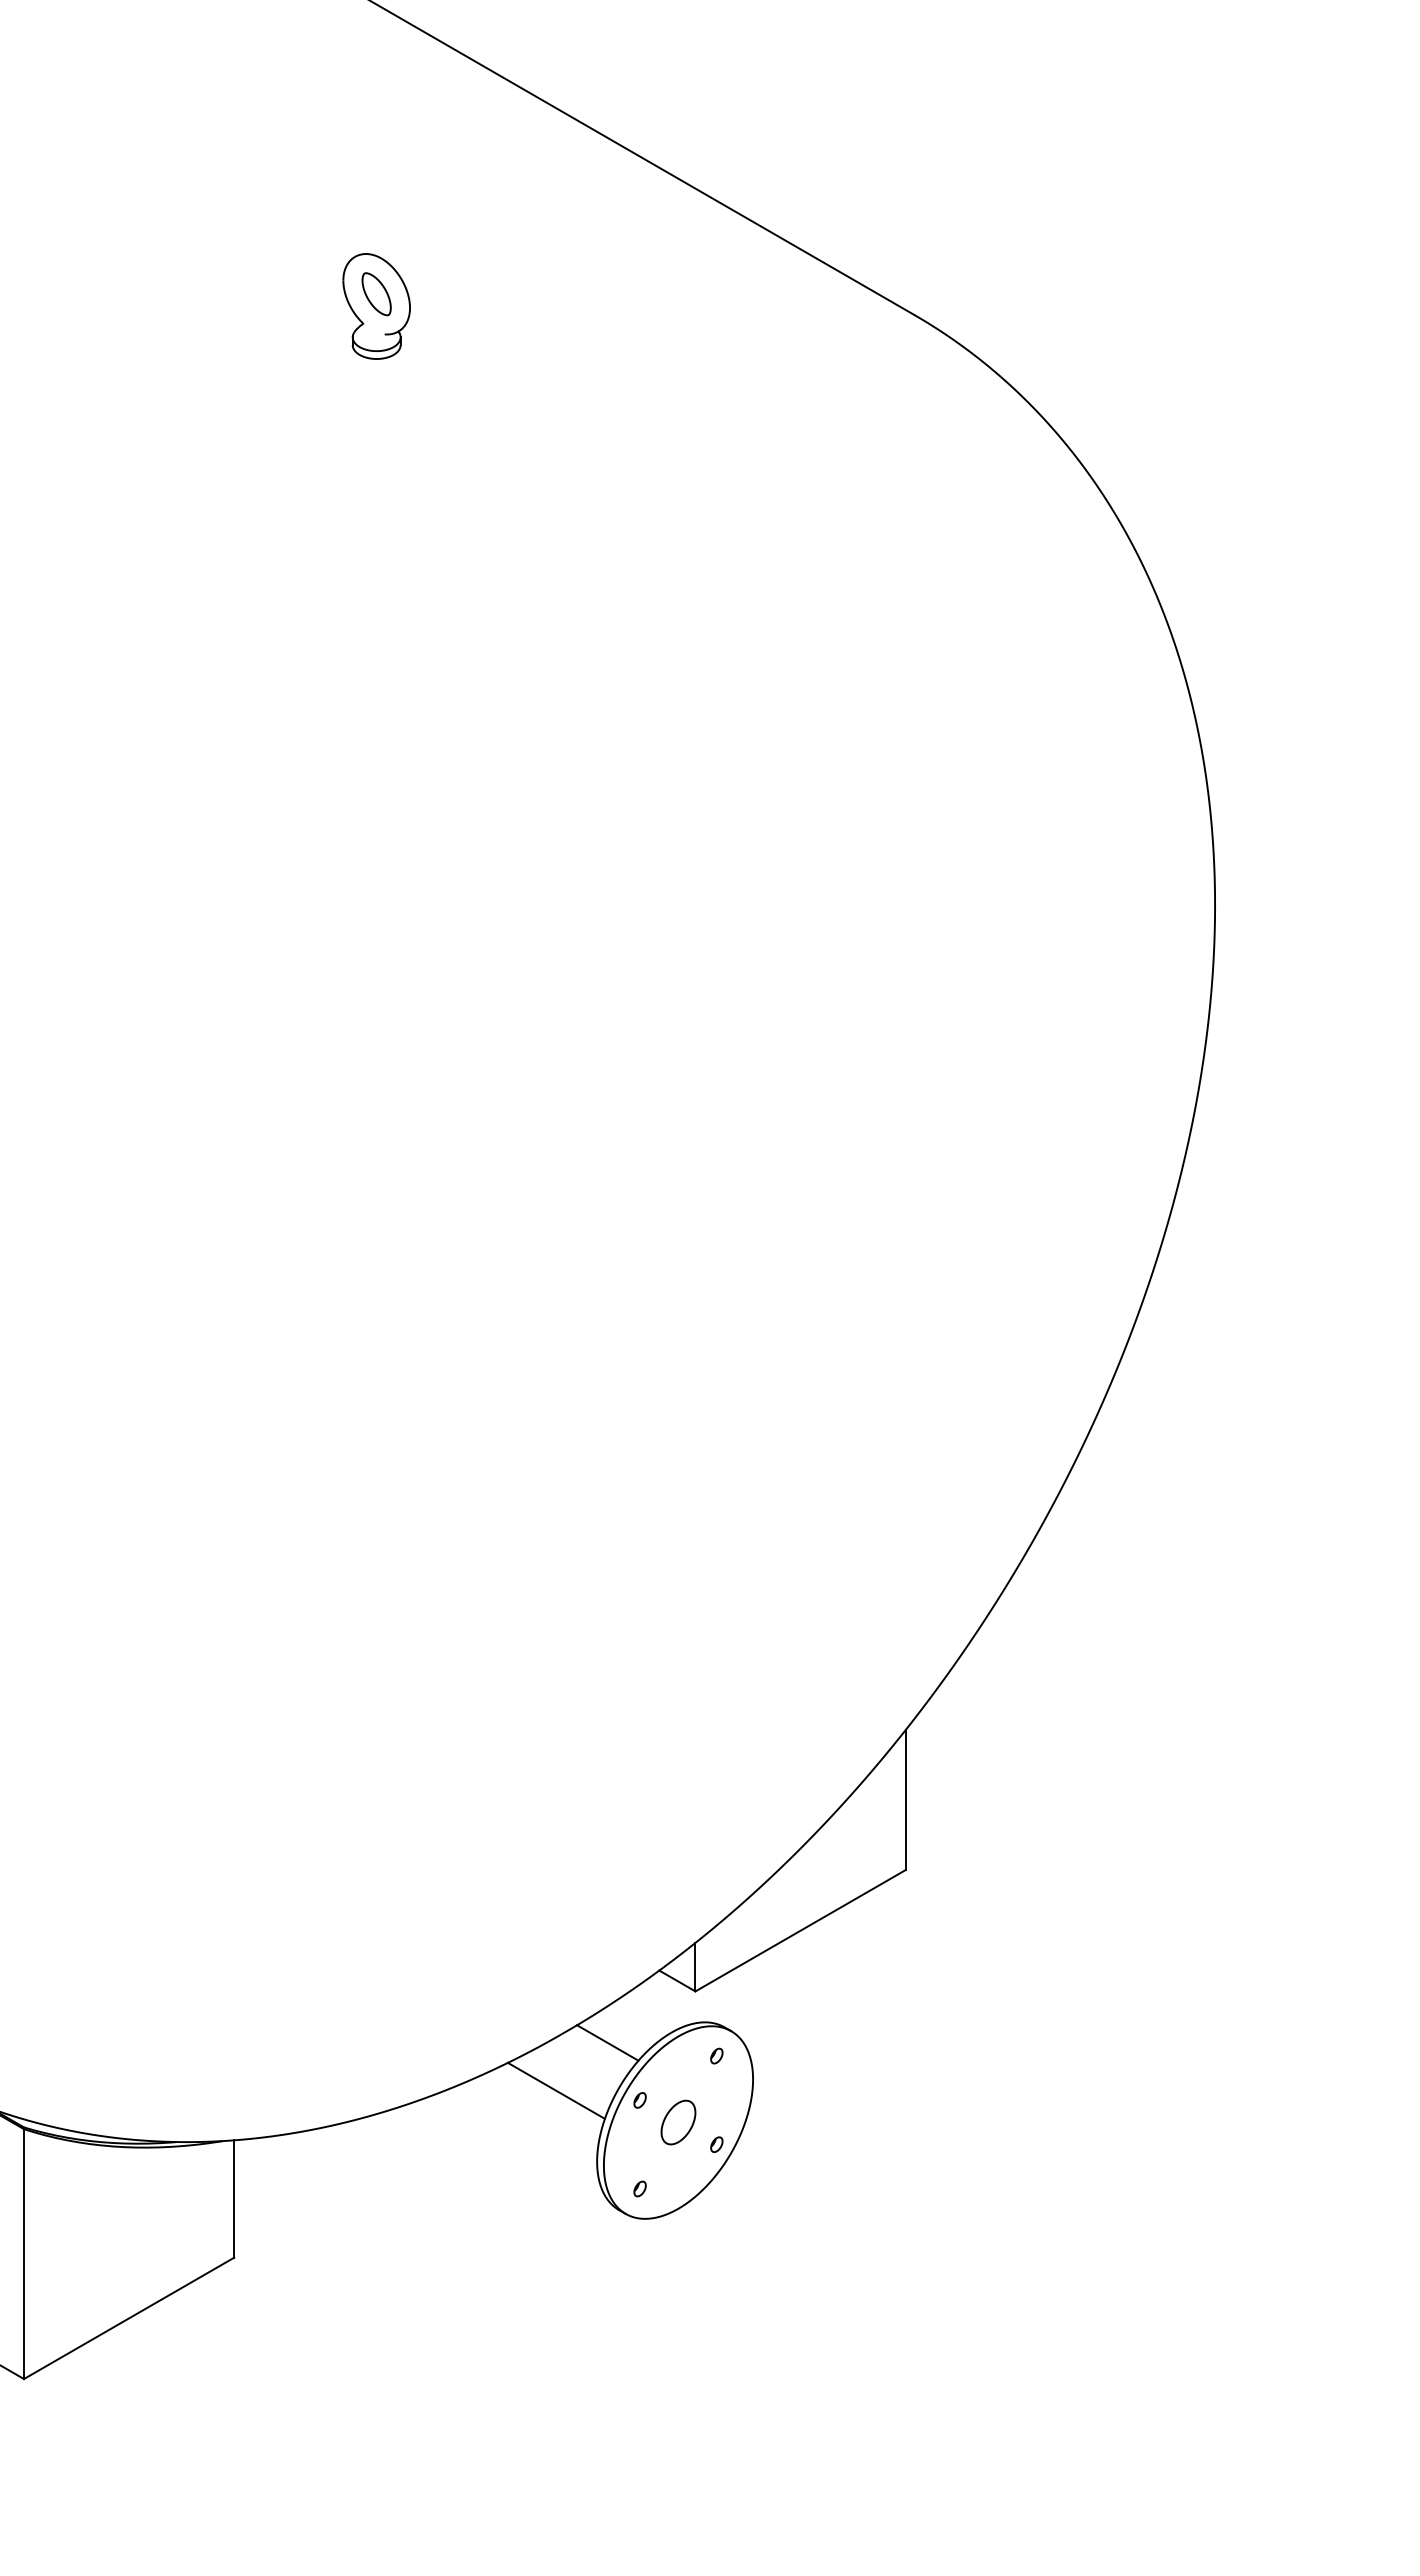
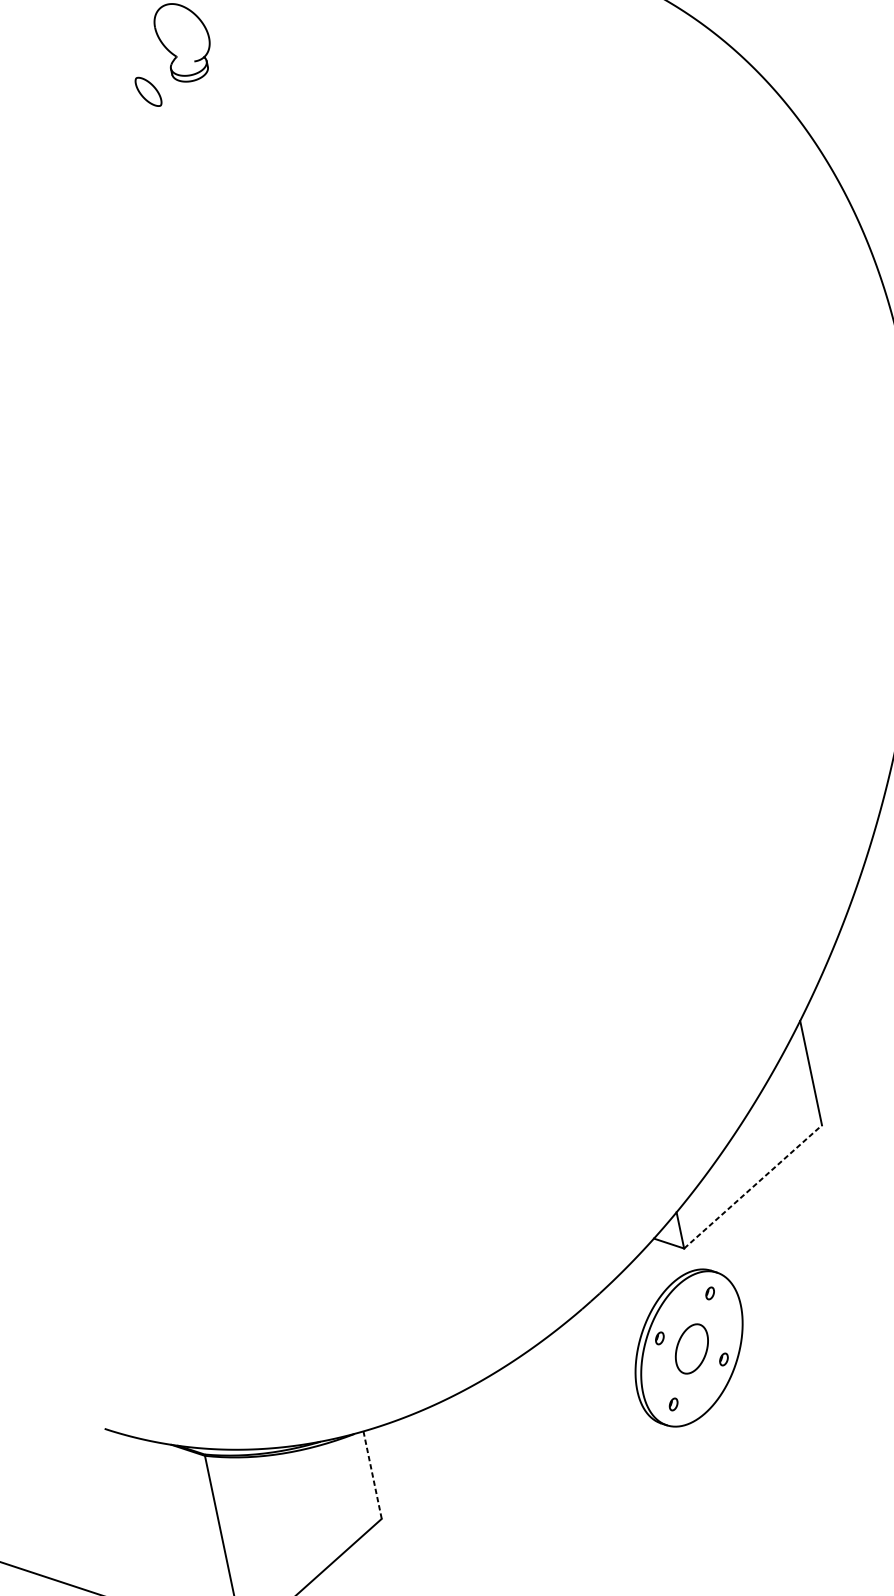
part: (376, 294) -> (148, 92), moved
line: (801, 1930) -> (753, 1186), solid -> dashed
line: (607, 2042) -> (626, 1300), removed
line: (555, 2090) -> (595, 1344), removed
part: (678, 2122) -> (691, 1348), size x1.4
line: (234, 2198) -> (372, 1474), solid -> dashed

